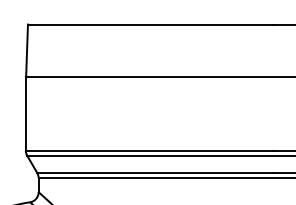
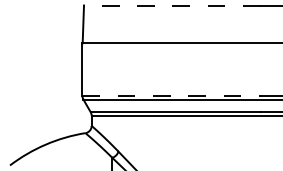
line: (149, 24) -> (171, 5), solid -> dashed
line: (151, 149) -> (172, 95), solid -> dashed

